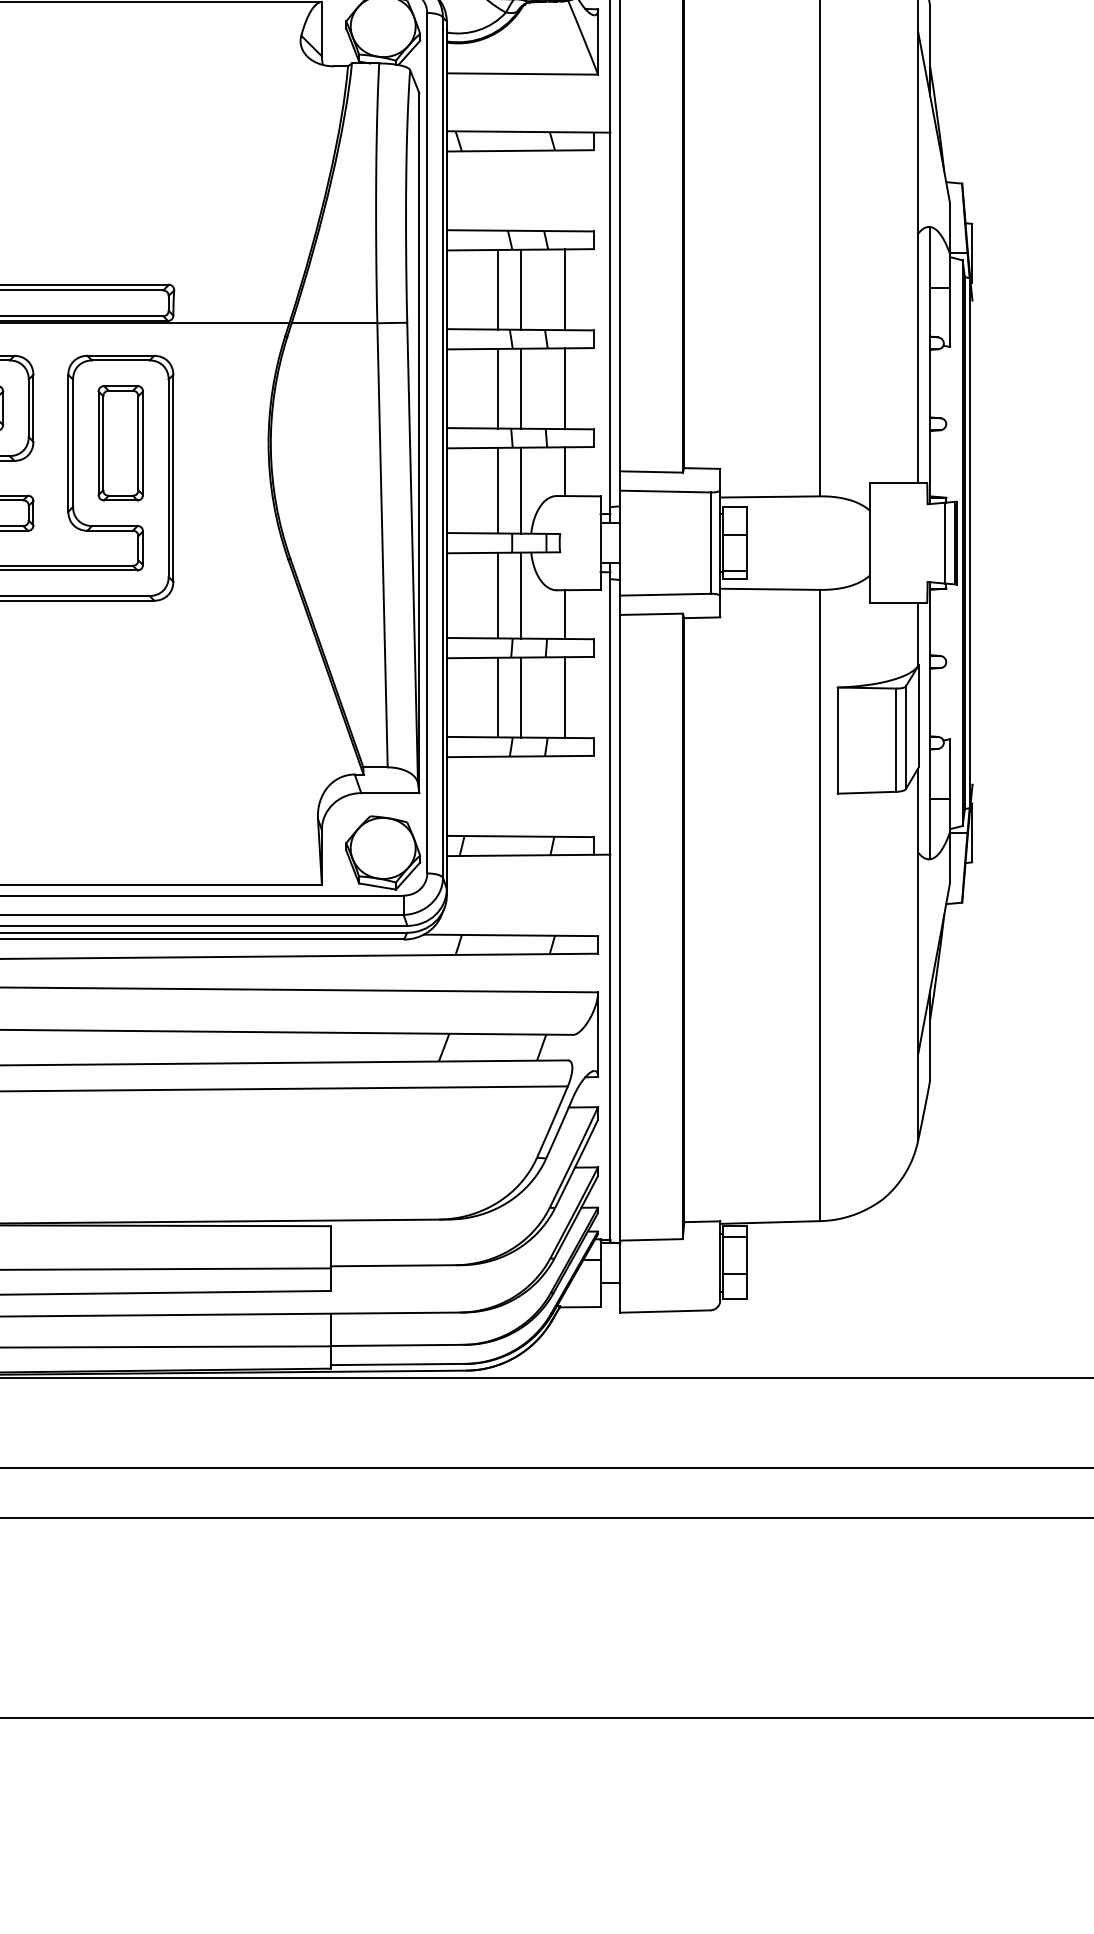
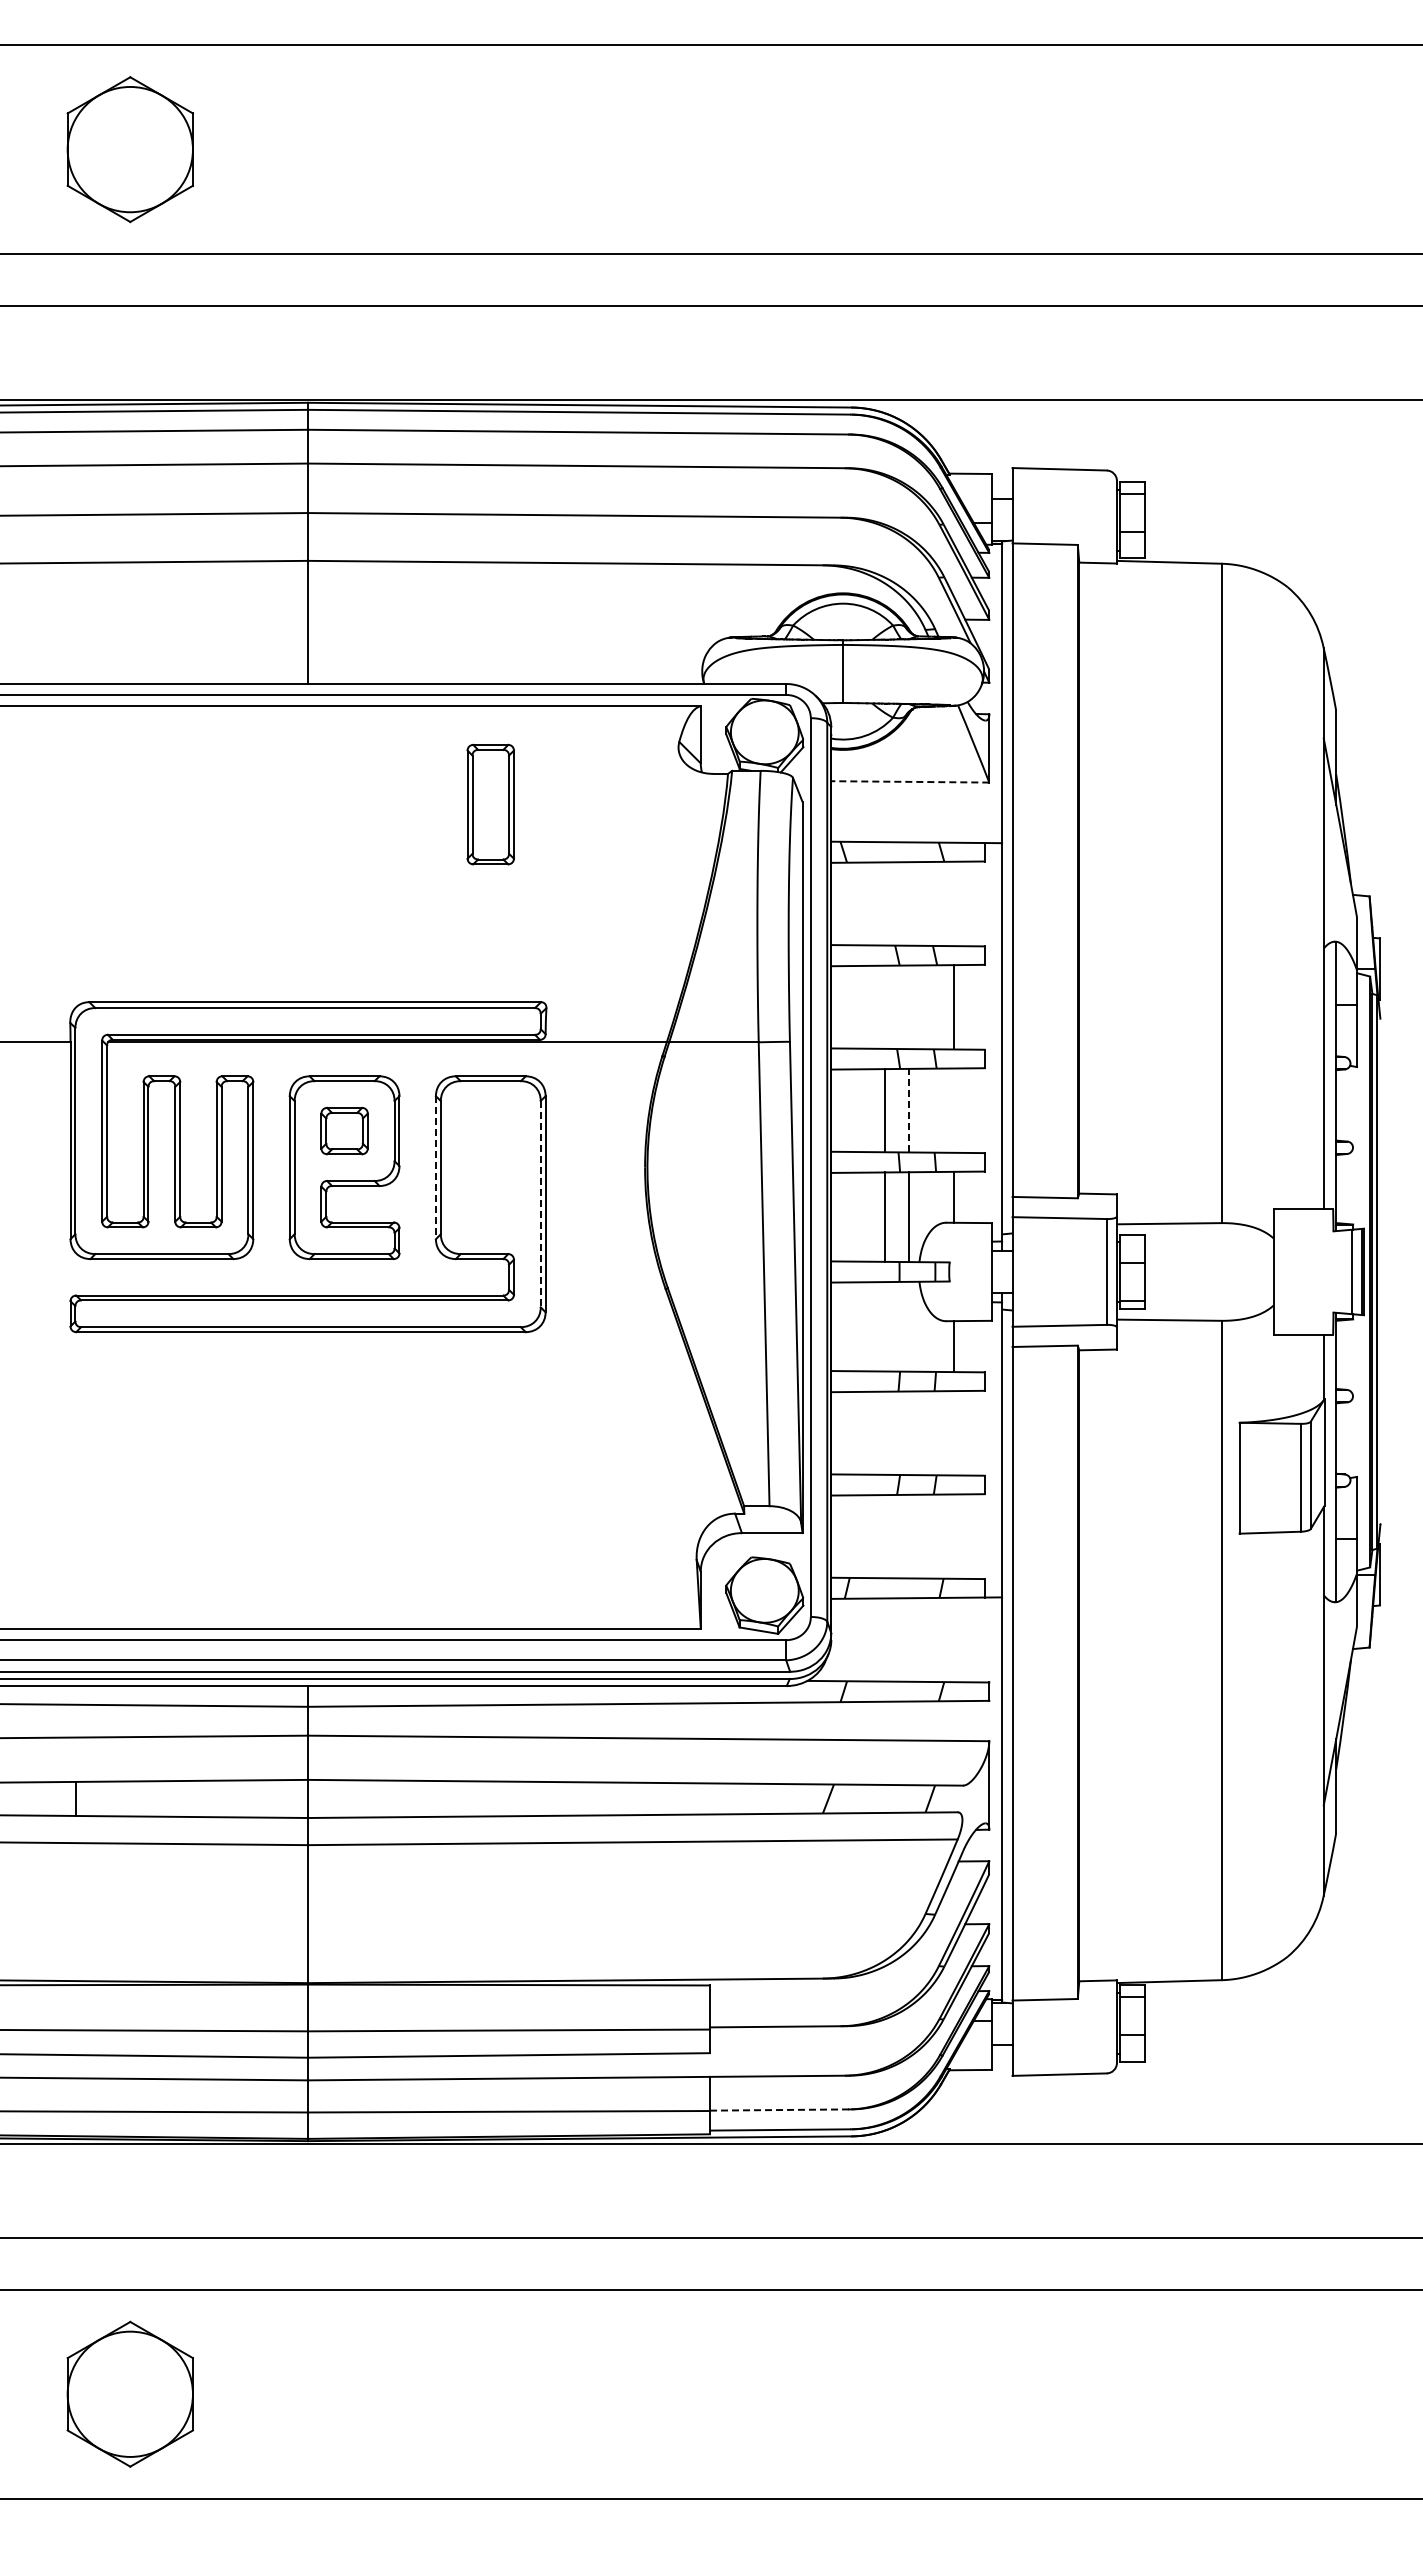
line: (522, 73) -> (910, 781), solid -> dashed
line: (498, 289) -> (885, 1006), removed
line: (520, 289) -> (908, 1007), removed
line: (520, 388) -> (908, 1110), solid -> dashed
line: (564, 388) -> (954, 1110), removed
part: (120, 443) -> (490, 804), moved
line: (67, 444) -> (435, 1168), solid -> dashed
line: (168, 478) -> (540, 1204), solid -> dashed
line: (498, 595) -> (885, 1326), removed
line: (520, 595) -> (908, 1326), removed
line: (498, 696) -> (885, 1432), removed
line: (520, 697) -> (908, 1433), removed
line: (564, 697) -> (954, 1433), removed
line: (398, 1345) -> (780, 2110), solid -> dashed

